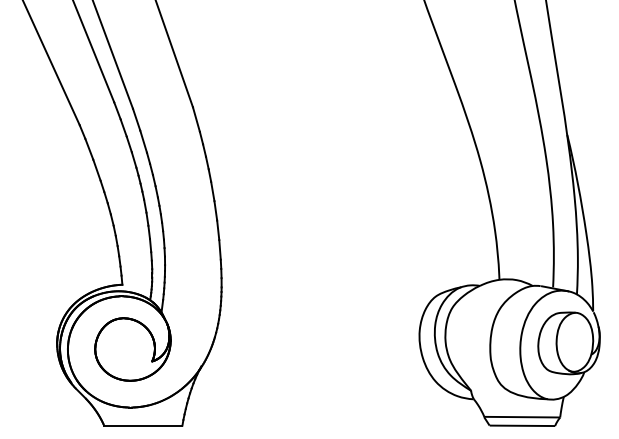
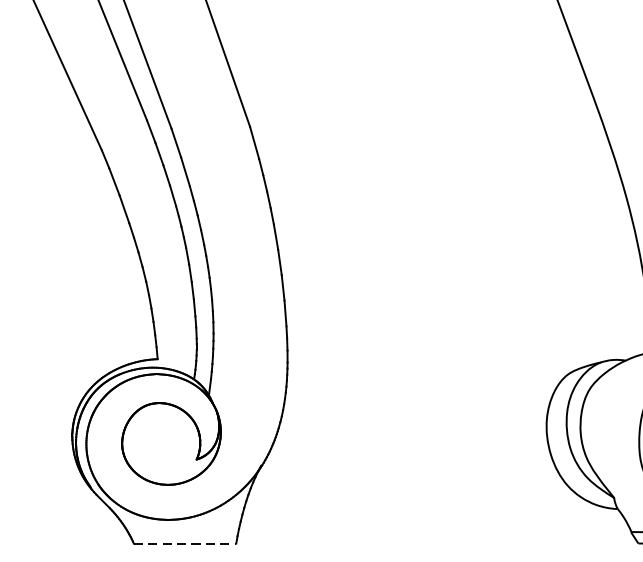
line: (143, 425) -> (185, 543), solid -> dashed

